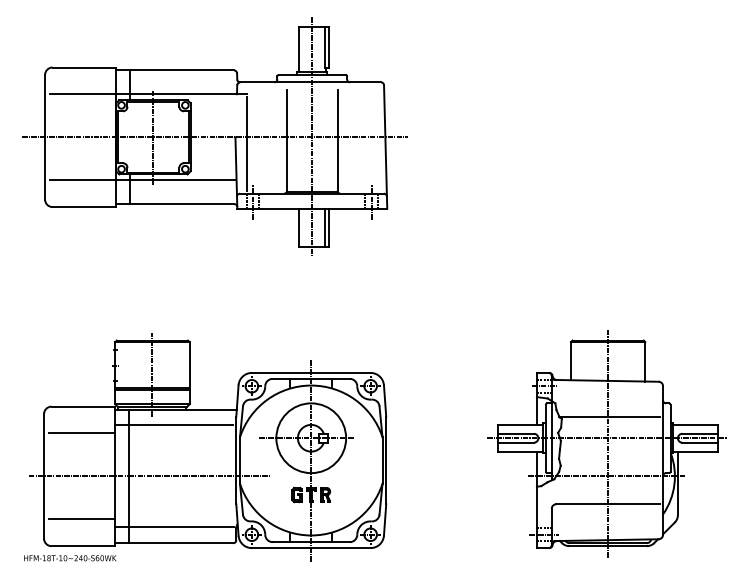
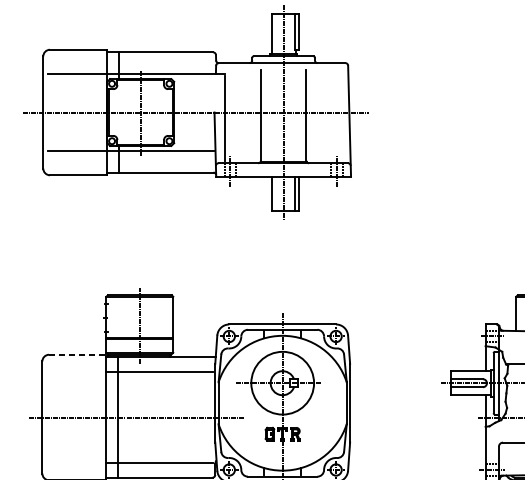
line: (83, 406) -> (77, 354), solid -> dashed
line: (81, 433) -> (76, 378), removed
line: (81, 519) -> (76, 456), removed

